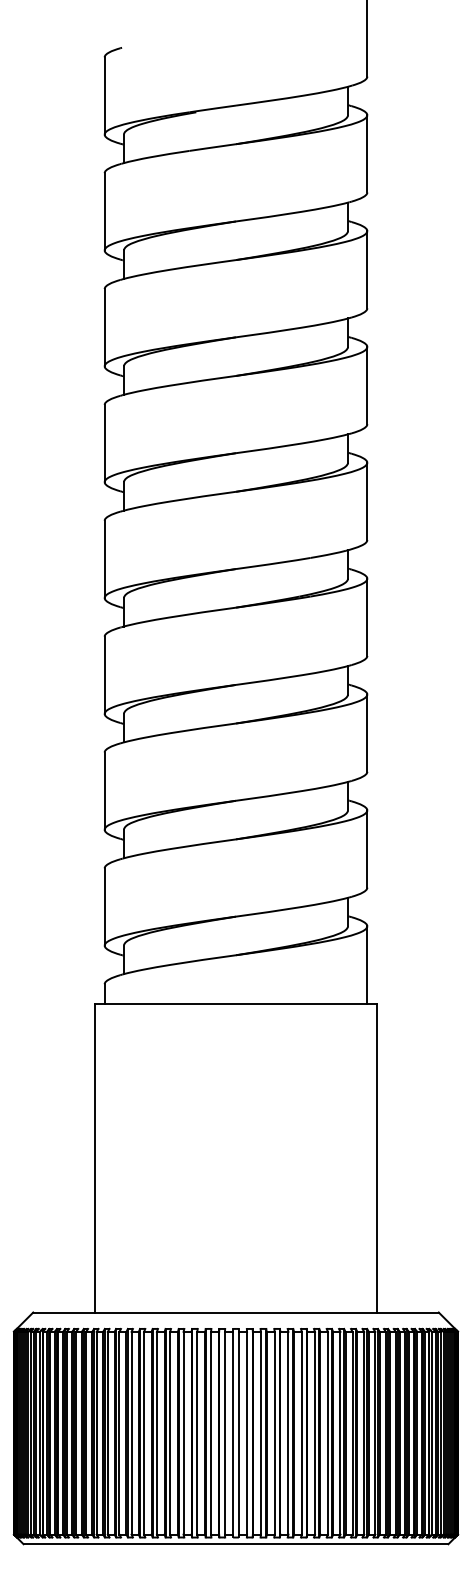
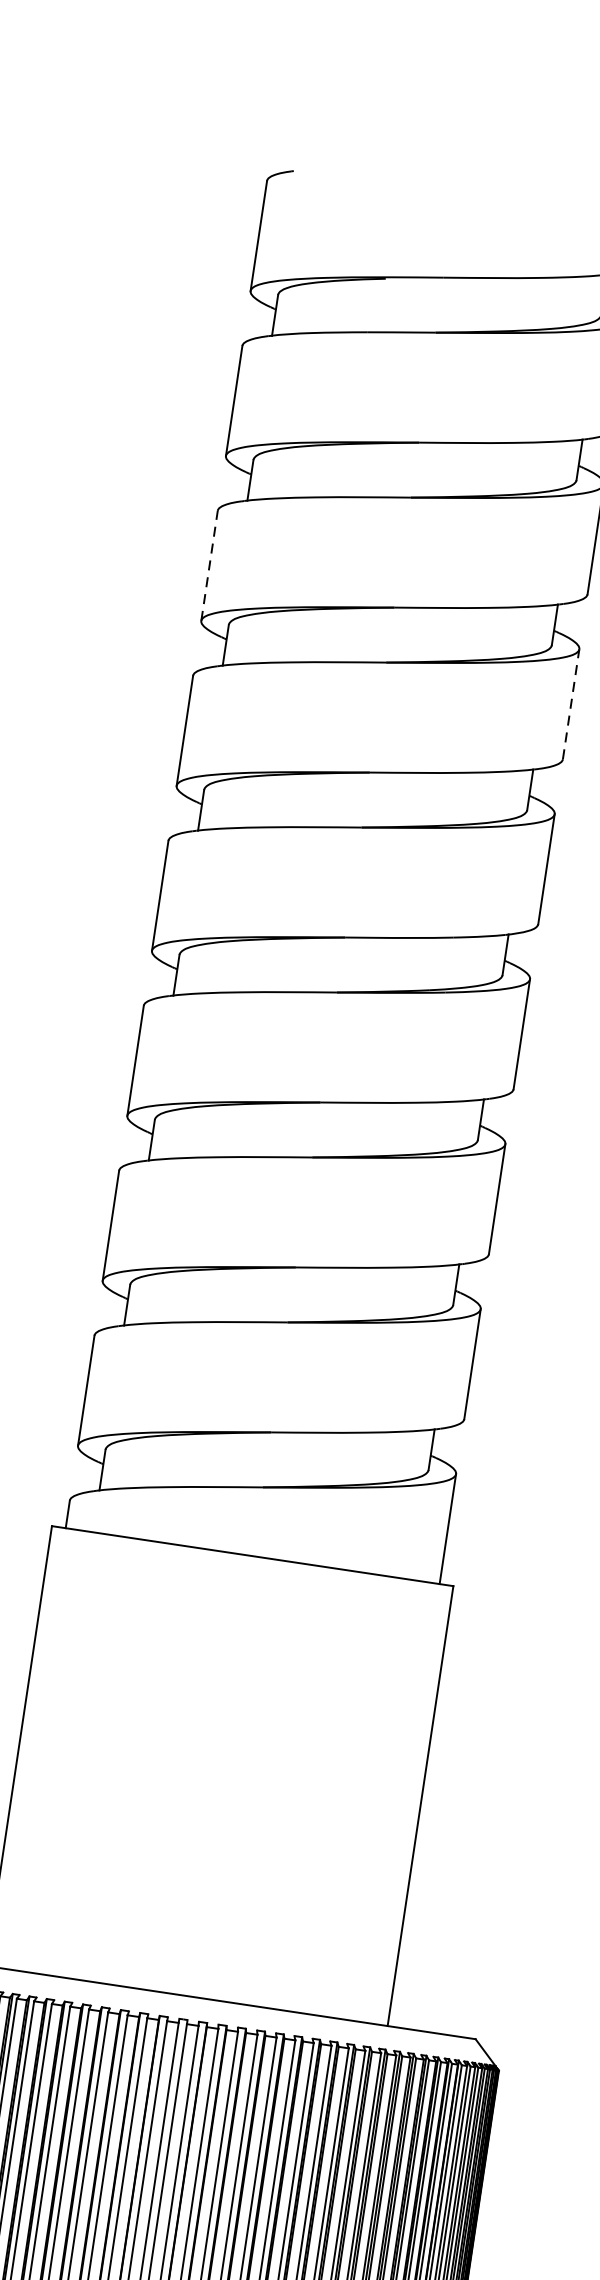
line: (104, 327) -> (209, 565), solid -> dashed
line: (367, 385) -> (571, 704), solid -> dashed

